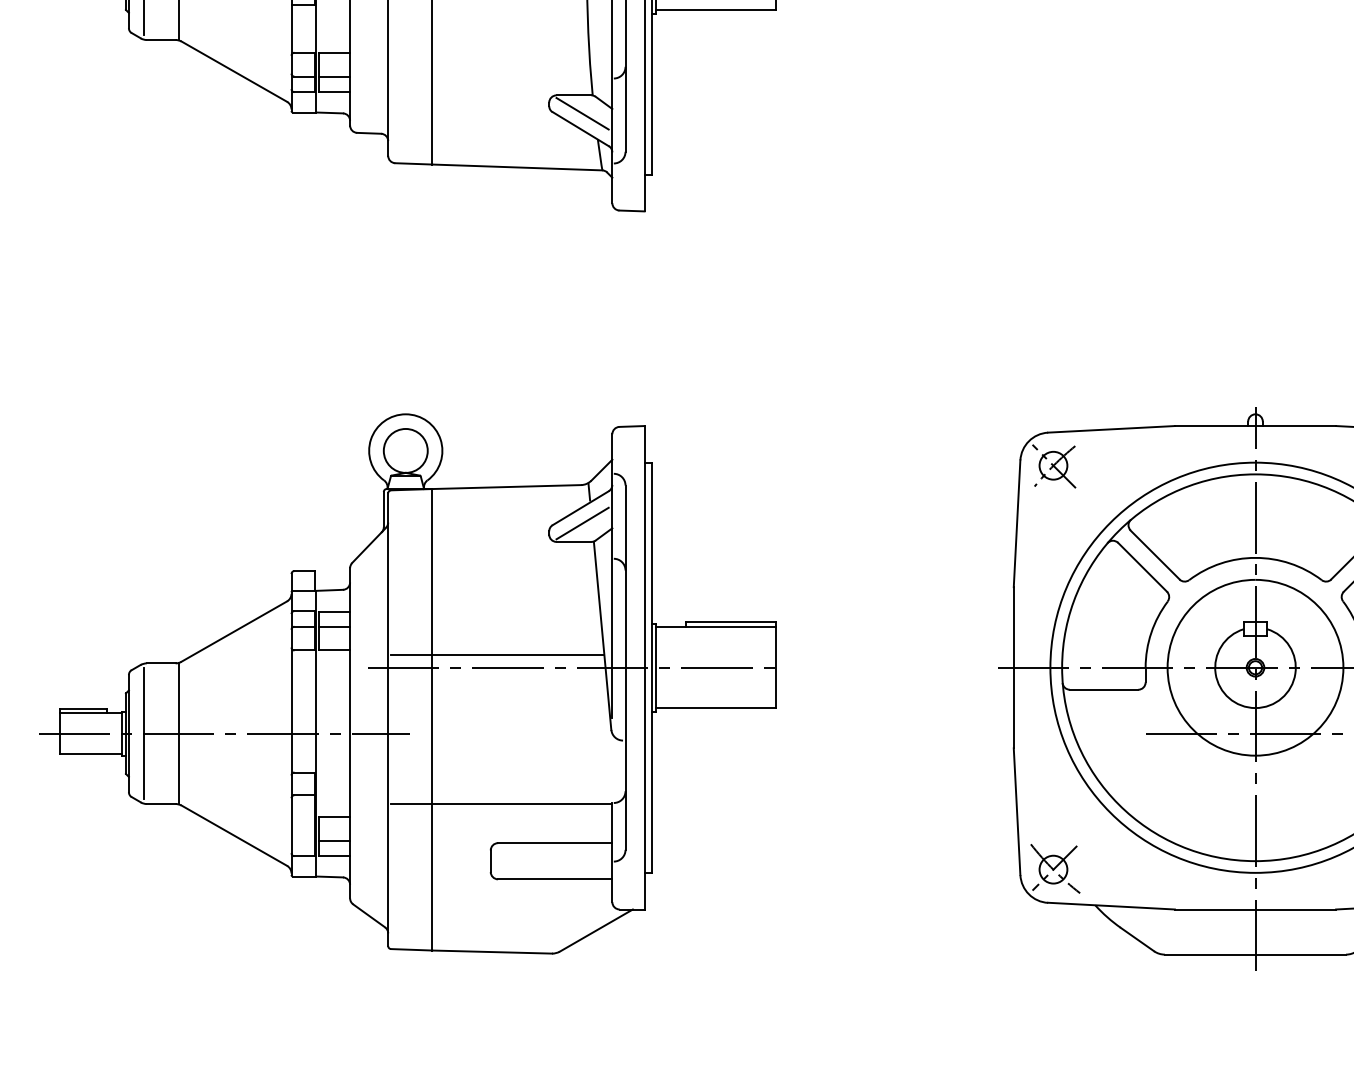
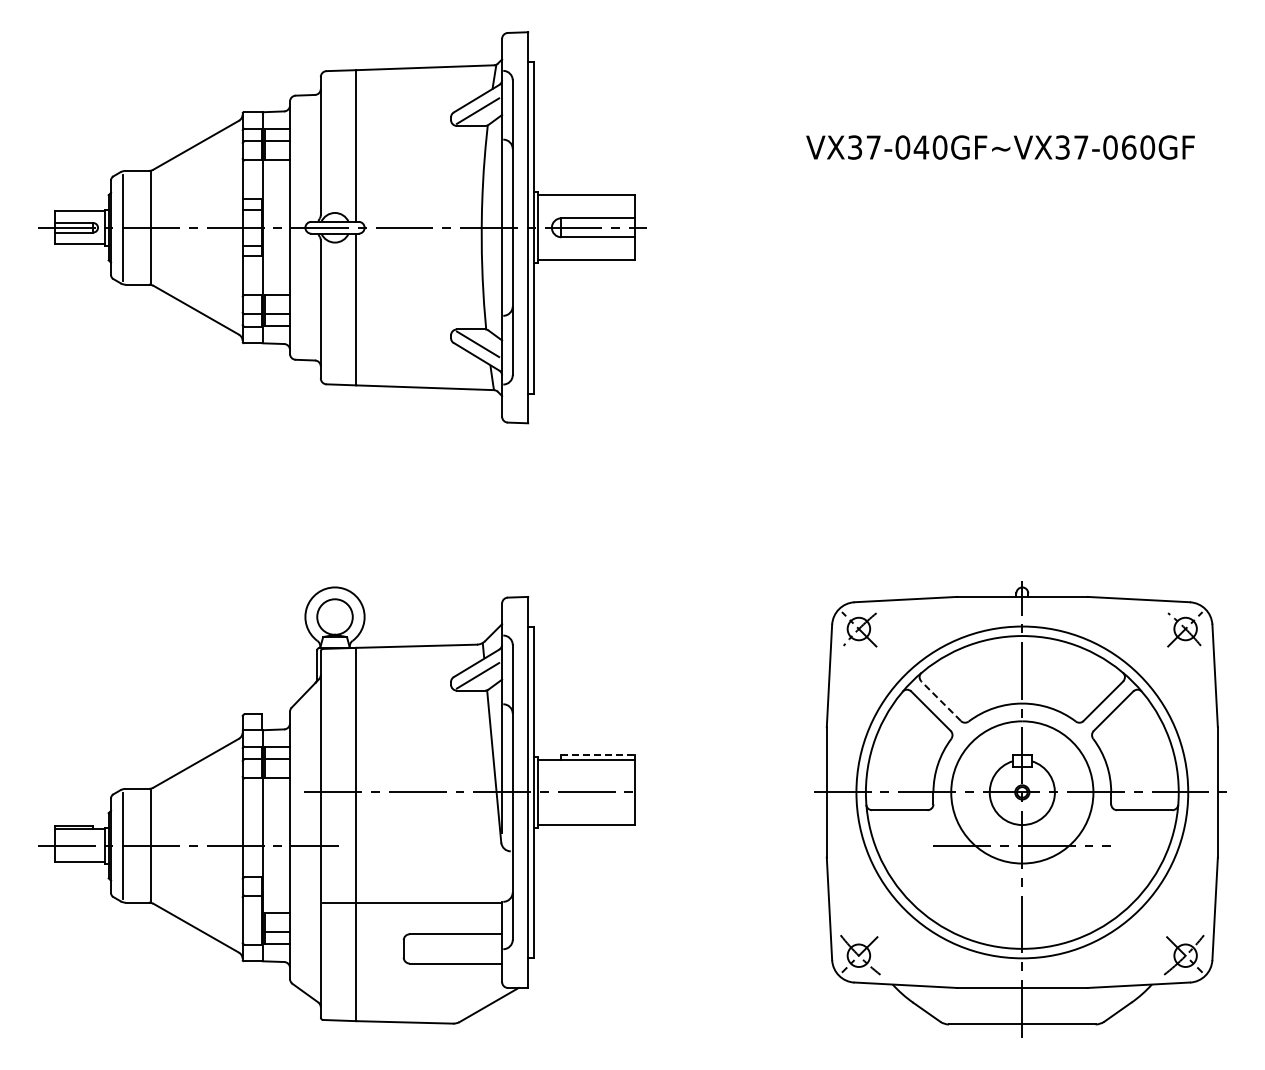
line: (1154, 554) -> (940, 700), solid -> dashed
line: (731, 622) -> (598, 755), solid -> dashed
line: (497, 655) -> (409, 782), removed

